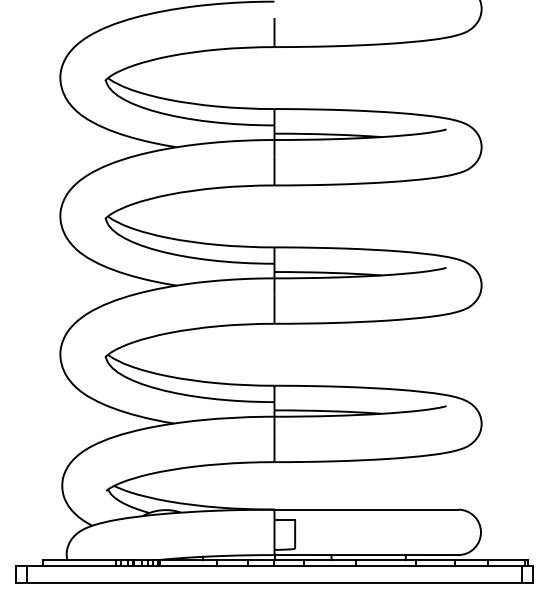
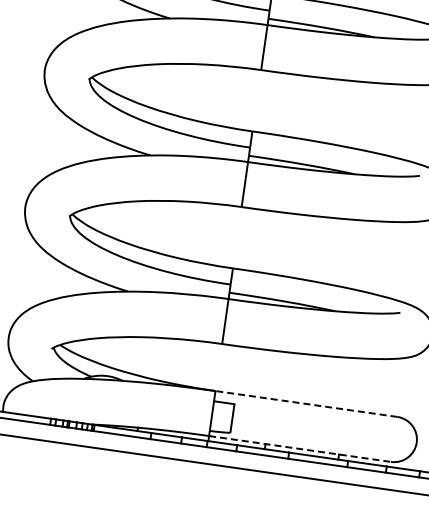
line: (366, 509) -> (306, 403), solid -> dashed
line: (366, 555) -> (300, 449), solid -> dashed

